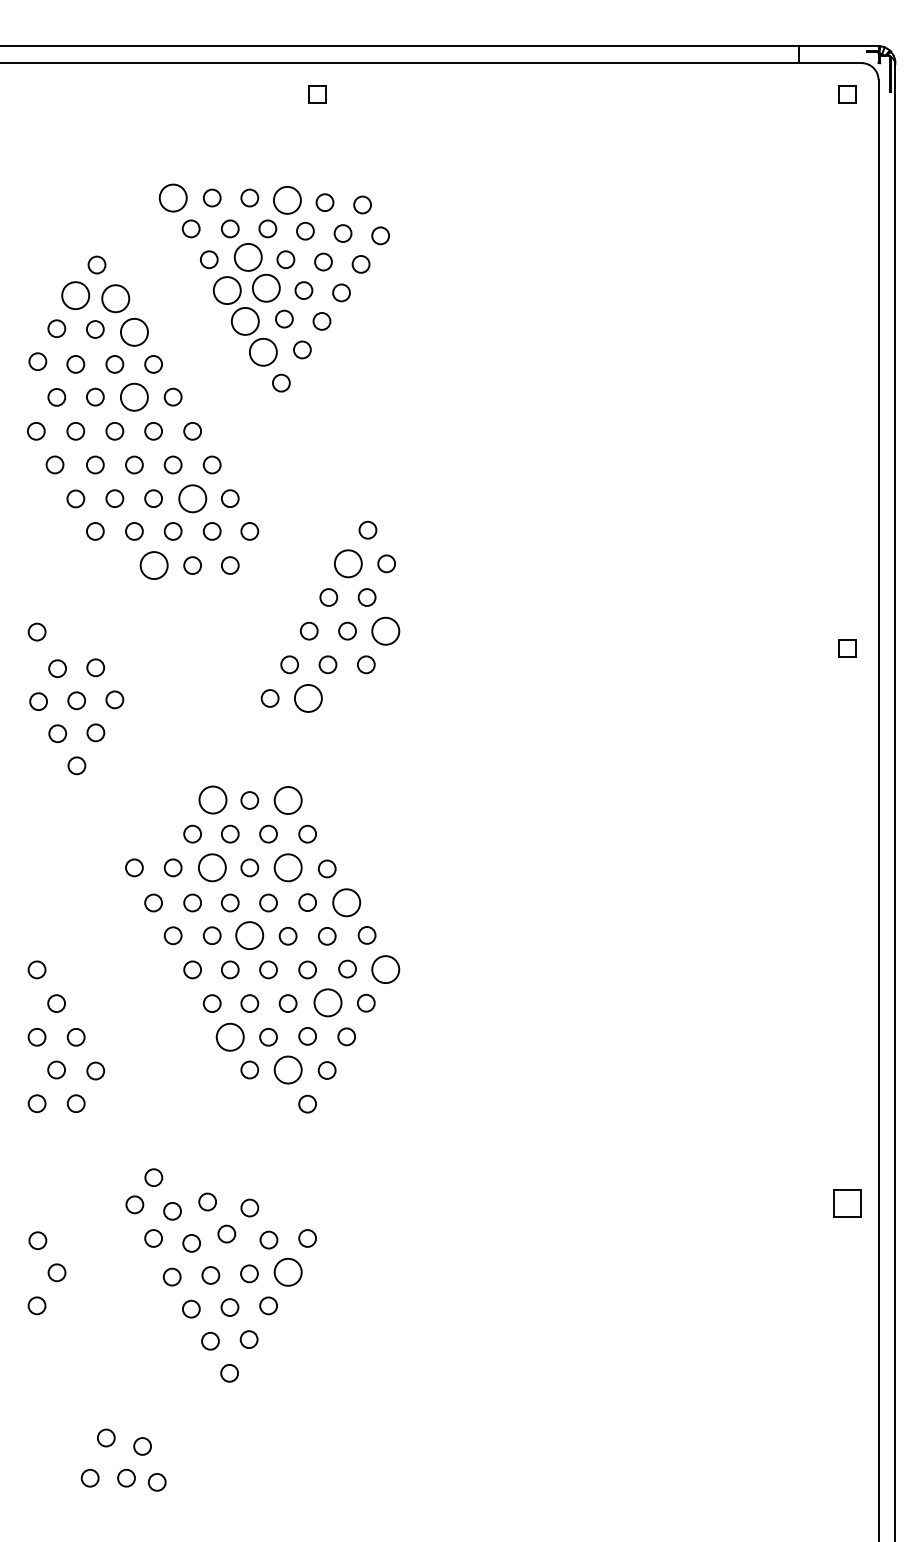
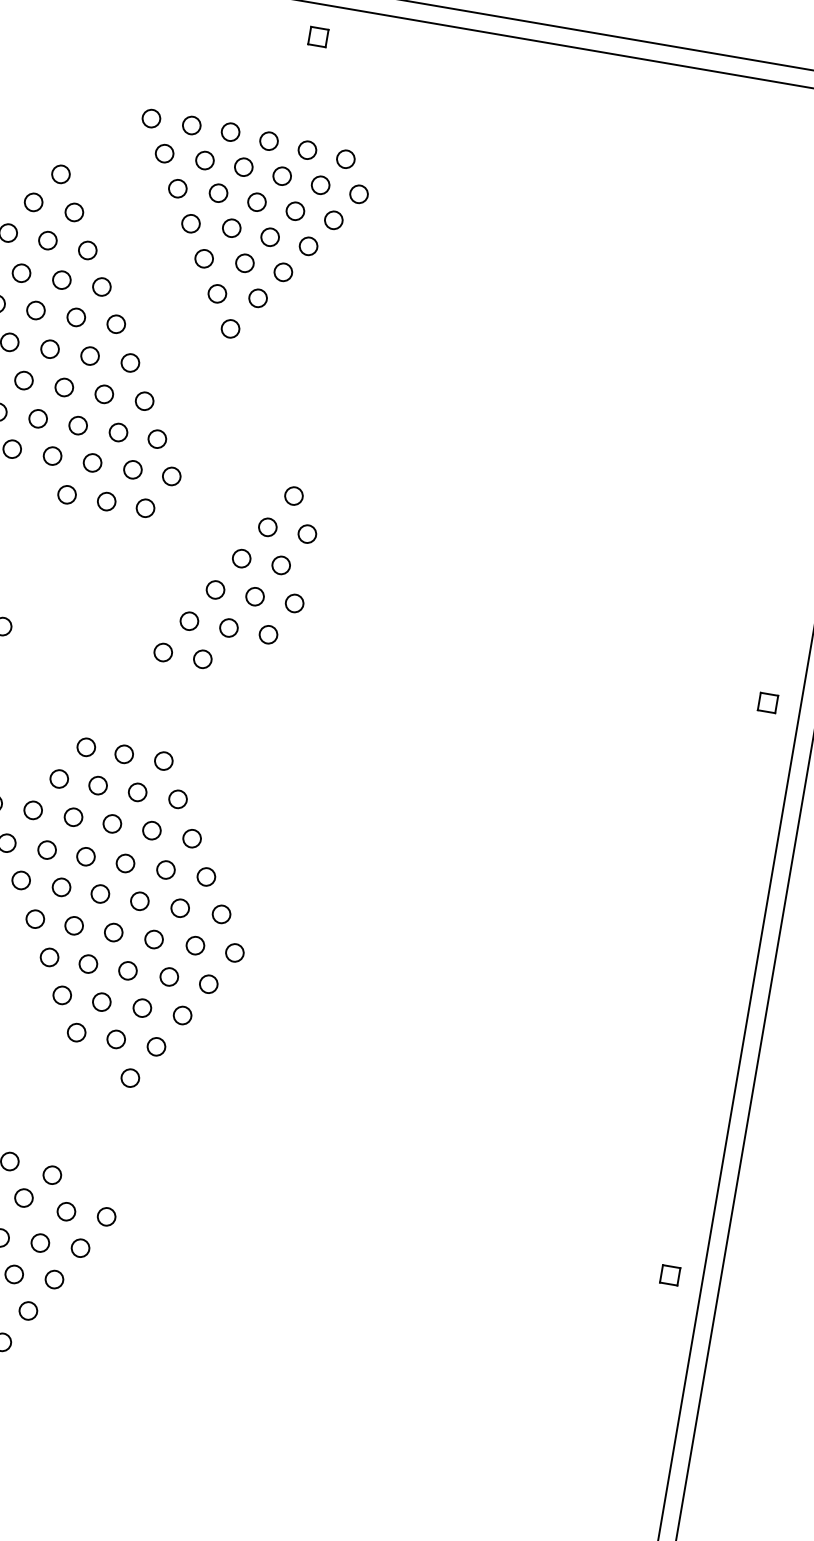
circle: (172, 197) -> (150, 117), size x0.62
circle: (287, 199) -> (269, 140), size x0.62
circle: (247, 257) -> (217, 193), size x0.62
circle: (265, 287) -> (231, 227), size x0.62
circle: (226, 290) -> (190, 223), size x0.62
circle: (75, 295) -> (33, 202), size x0.62
circle: (115, 298) -> (74, 212), size x0.62
circle: (244, 321) -> (203, 258), size x0.62
circle: (134, 331) -> (87, 249), size x0.62
circle: (262, 351) -> (216, 292), size x0.62
circle: (134, 396) -> (76, 316), size x0.62
circle: (192, 498) -> (118, 432), size x0.62
circle: (348, 563) -> (268, 526), size x0.62
circle: (154, 565) -> (67, 494), size x0.62
circle: (385, 630) -> (294, 602), size x0.62
circle: (308, 698) -> (202, 659), size x0.62
circle: (212, 799) -> (85, 746), size x0.62
circle: (287, 800) -> (163, 760), size x0.62
circle: (211, 867) -> (72, 816), size x0.62
circle: (287, 867) -> (151, 830), size x0.62
circle: (346, 902) -> (206, 876), size x0.62
circle: (249, 935) -> (100, 893), size x0.62
circle: (385, 969) -> (234, 952), size x0.62
circle: (327, 1002) -> (168, 976), size x0.62
circle: (229, 1036) -> (61, 994), size x0.62
circle: (287, 1069) -> (115, 1038), size x0.62
part: (847, 1202) -> (670, 1274), size x0.62
circle: (287, 1271) -> (80, 1247), size x0.62

